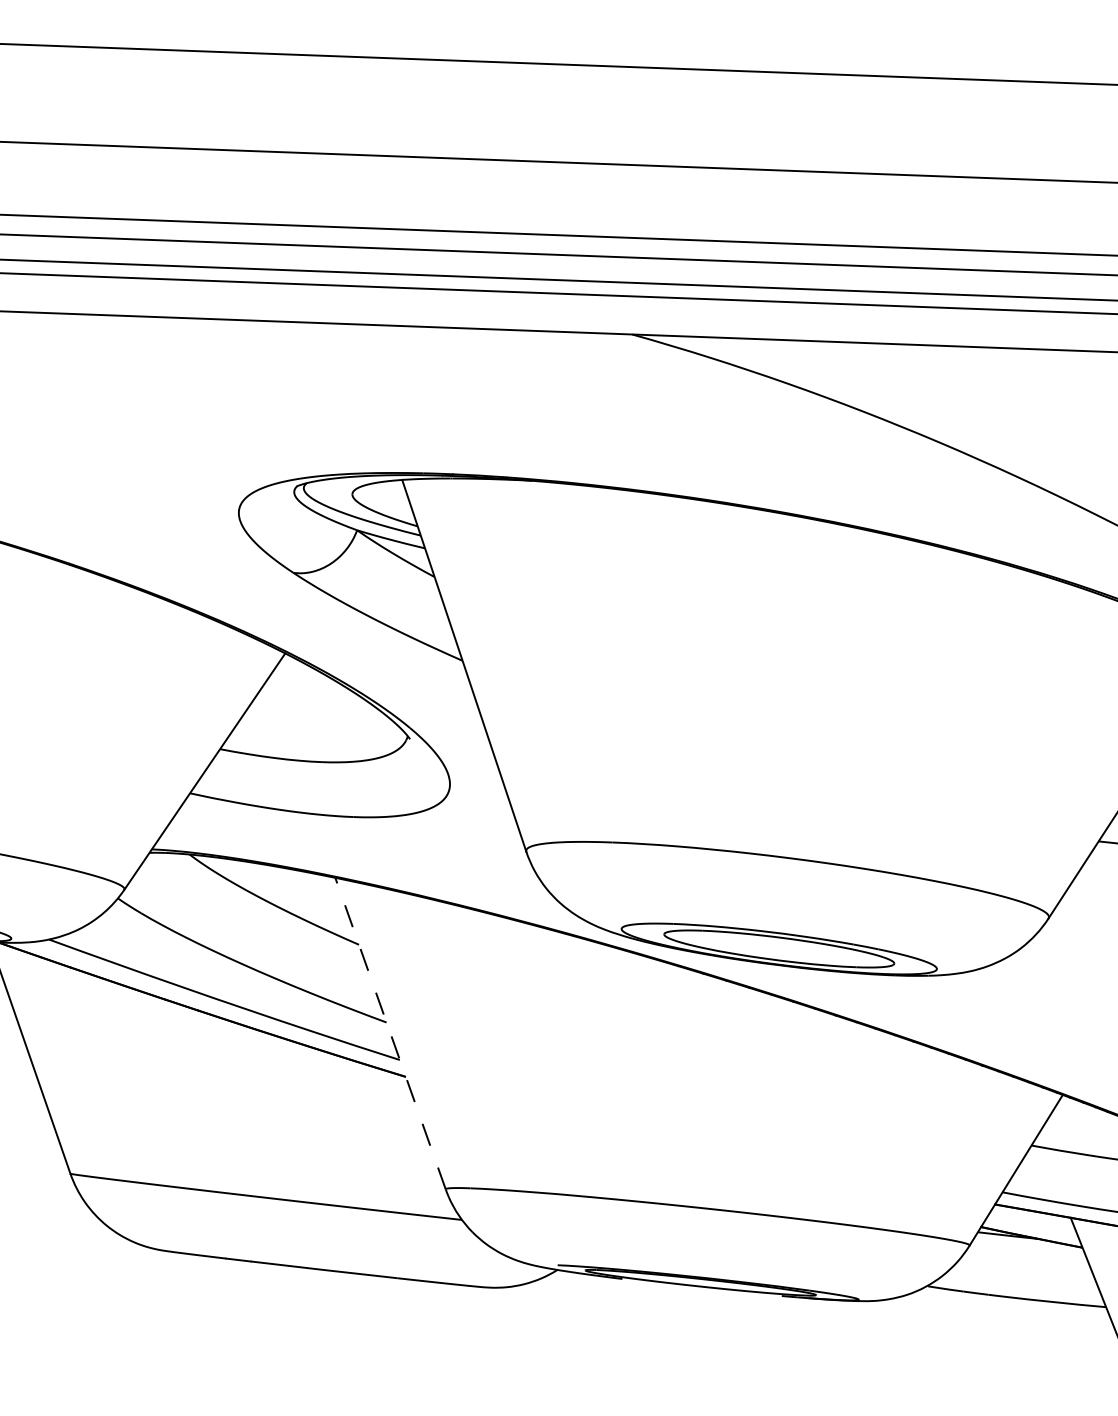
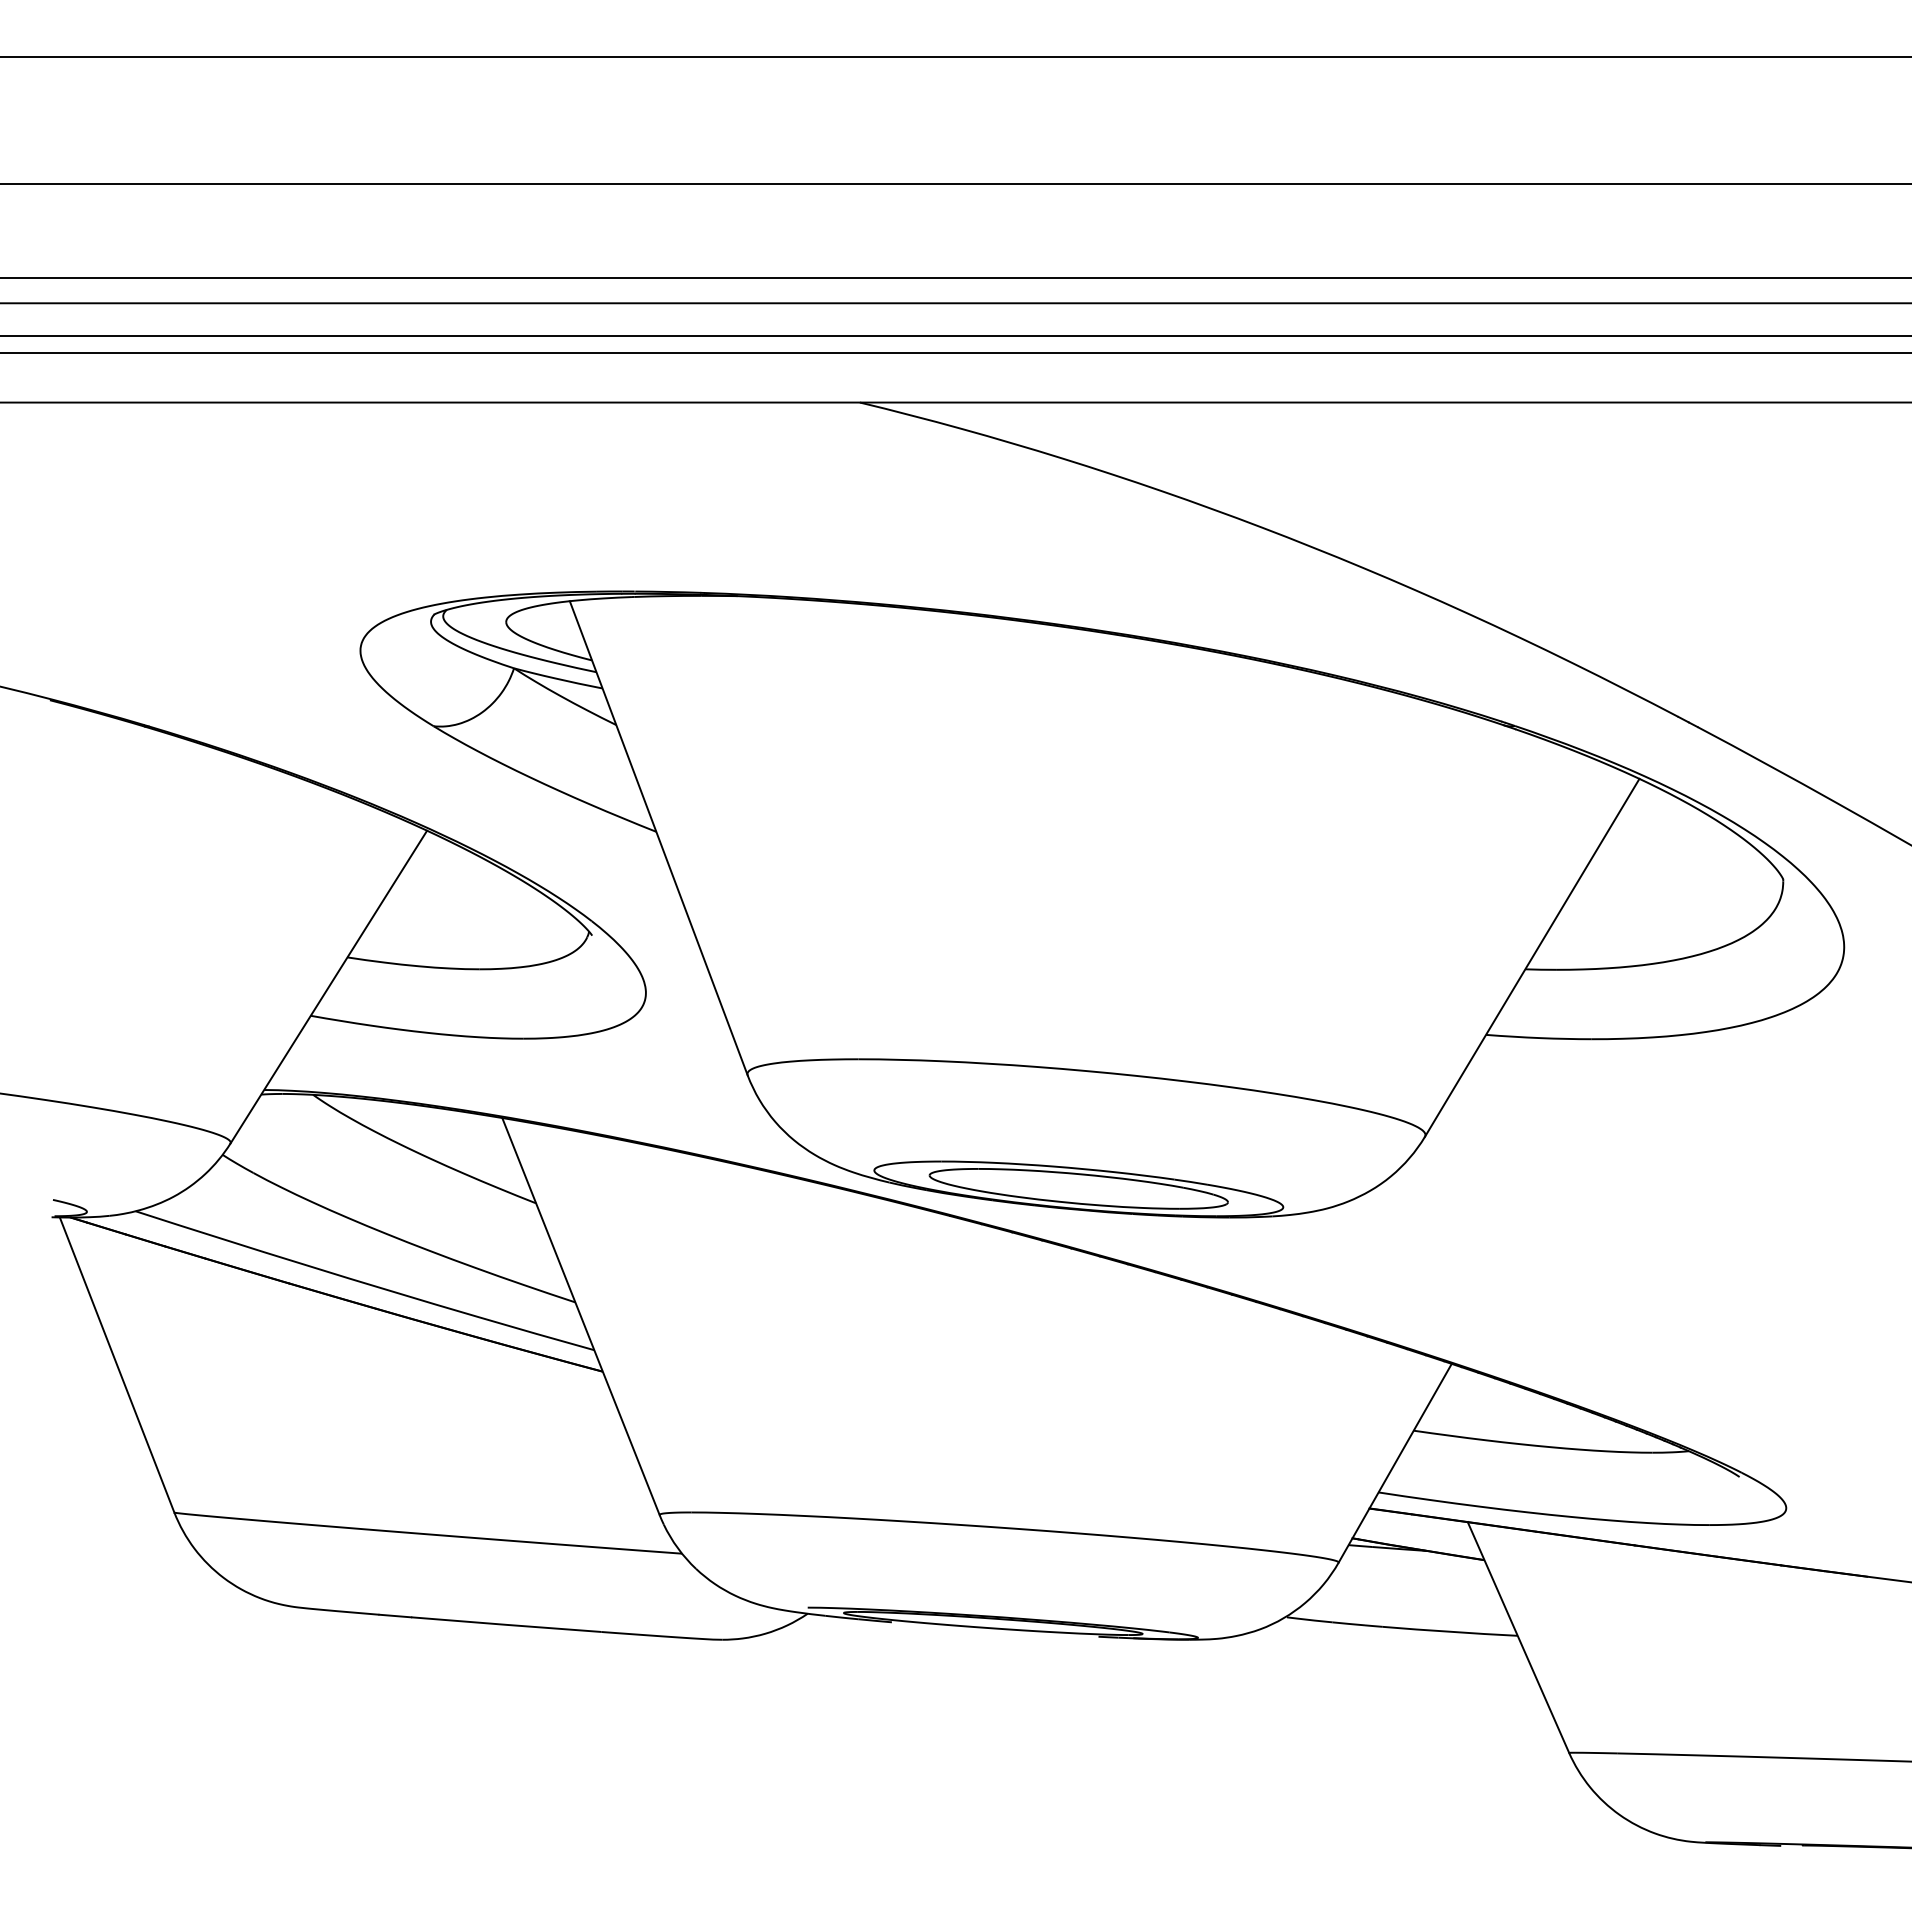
line: (390, 1033) -> (580, 1316), dashed -> solid

